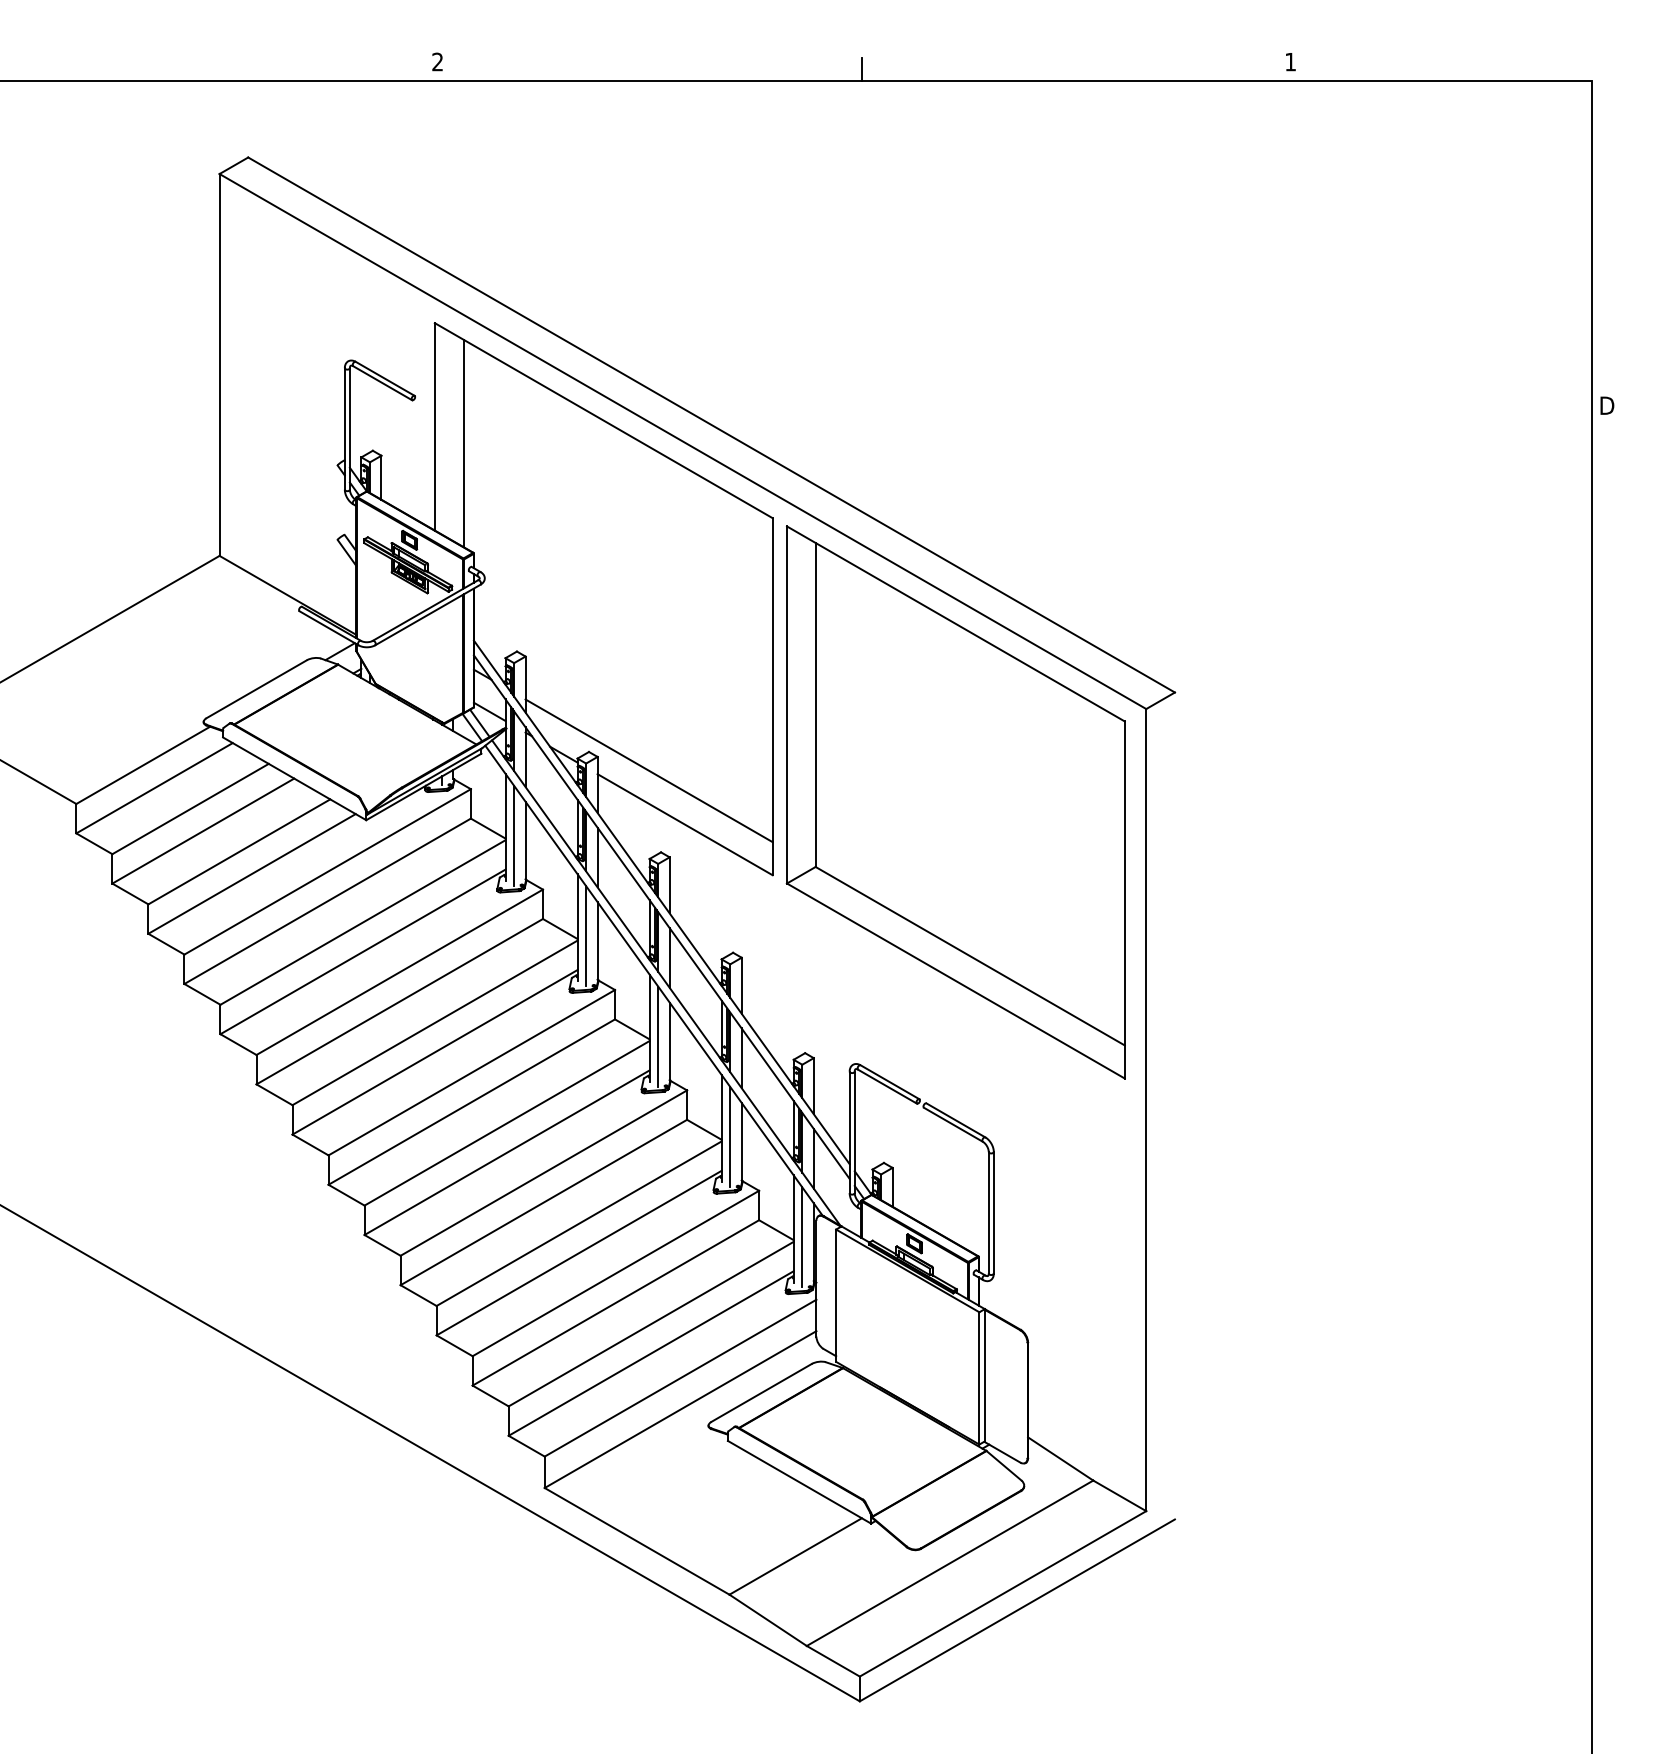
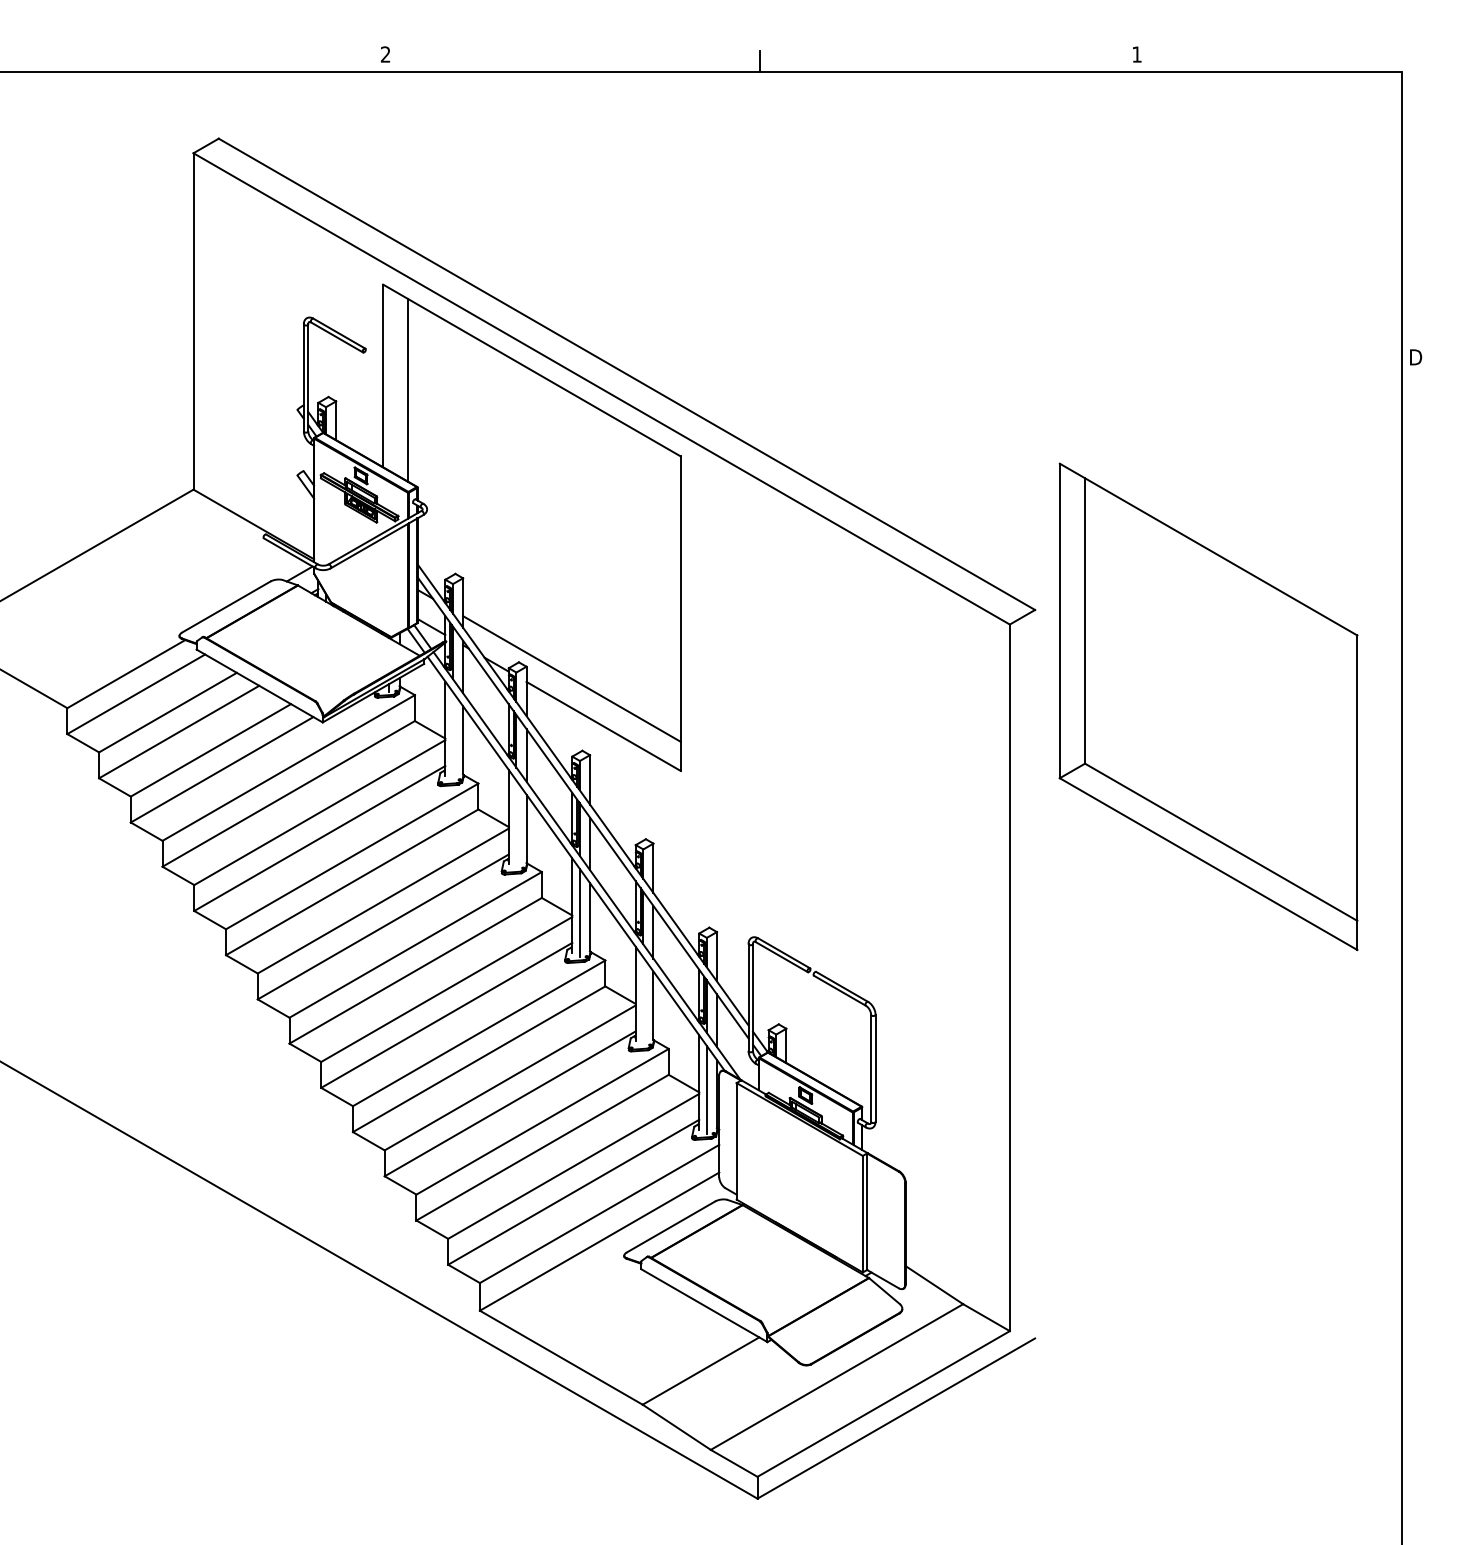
part: (955, 802) -> (1208, 706), moved
line: (514, 835) -> (453, 735), removed
line: (586, 936) -> (516, 824), removed
line: (730, 1136) -> (643, 1001), removed

